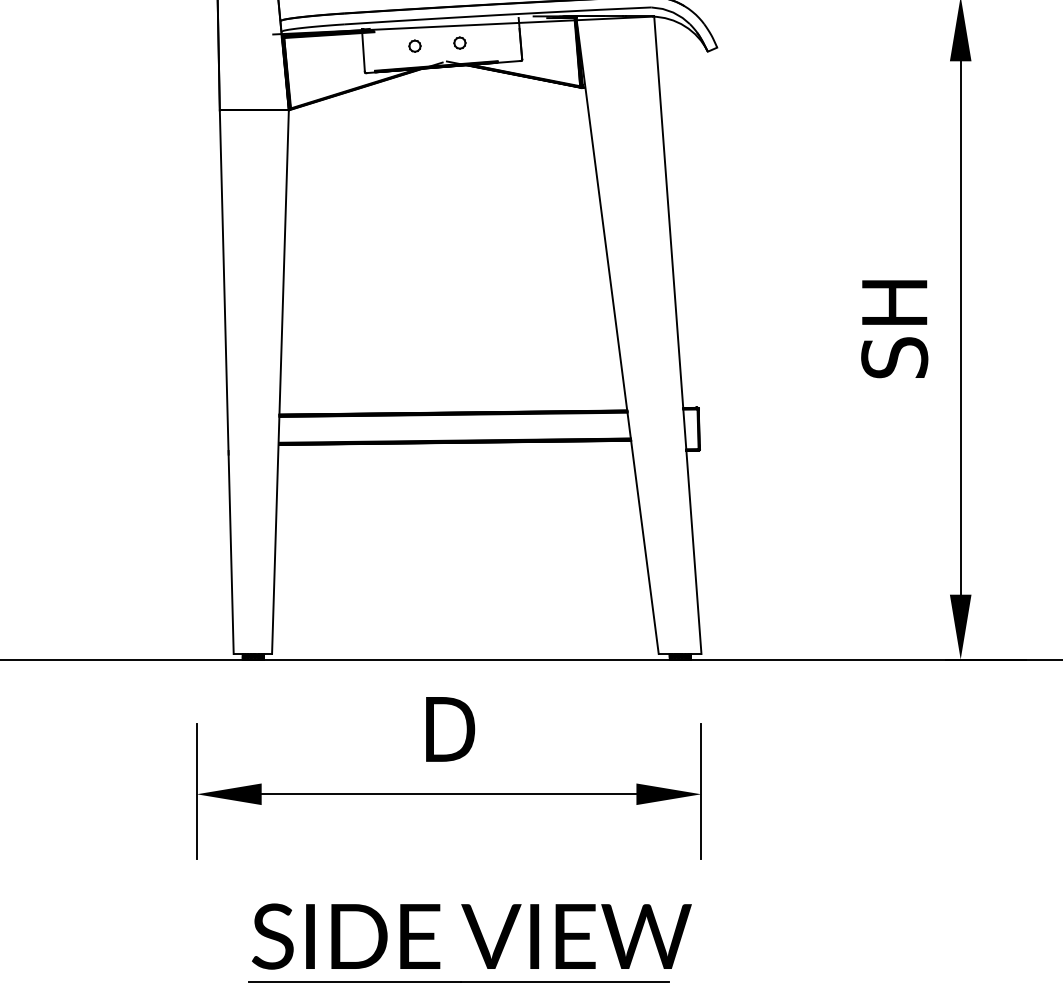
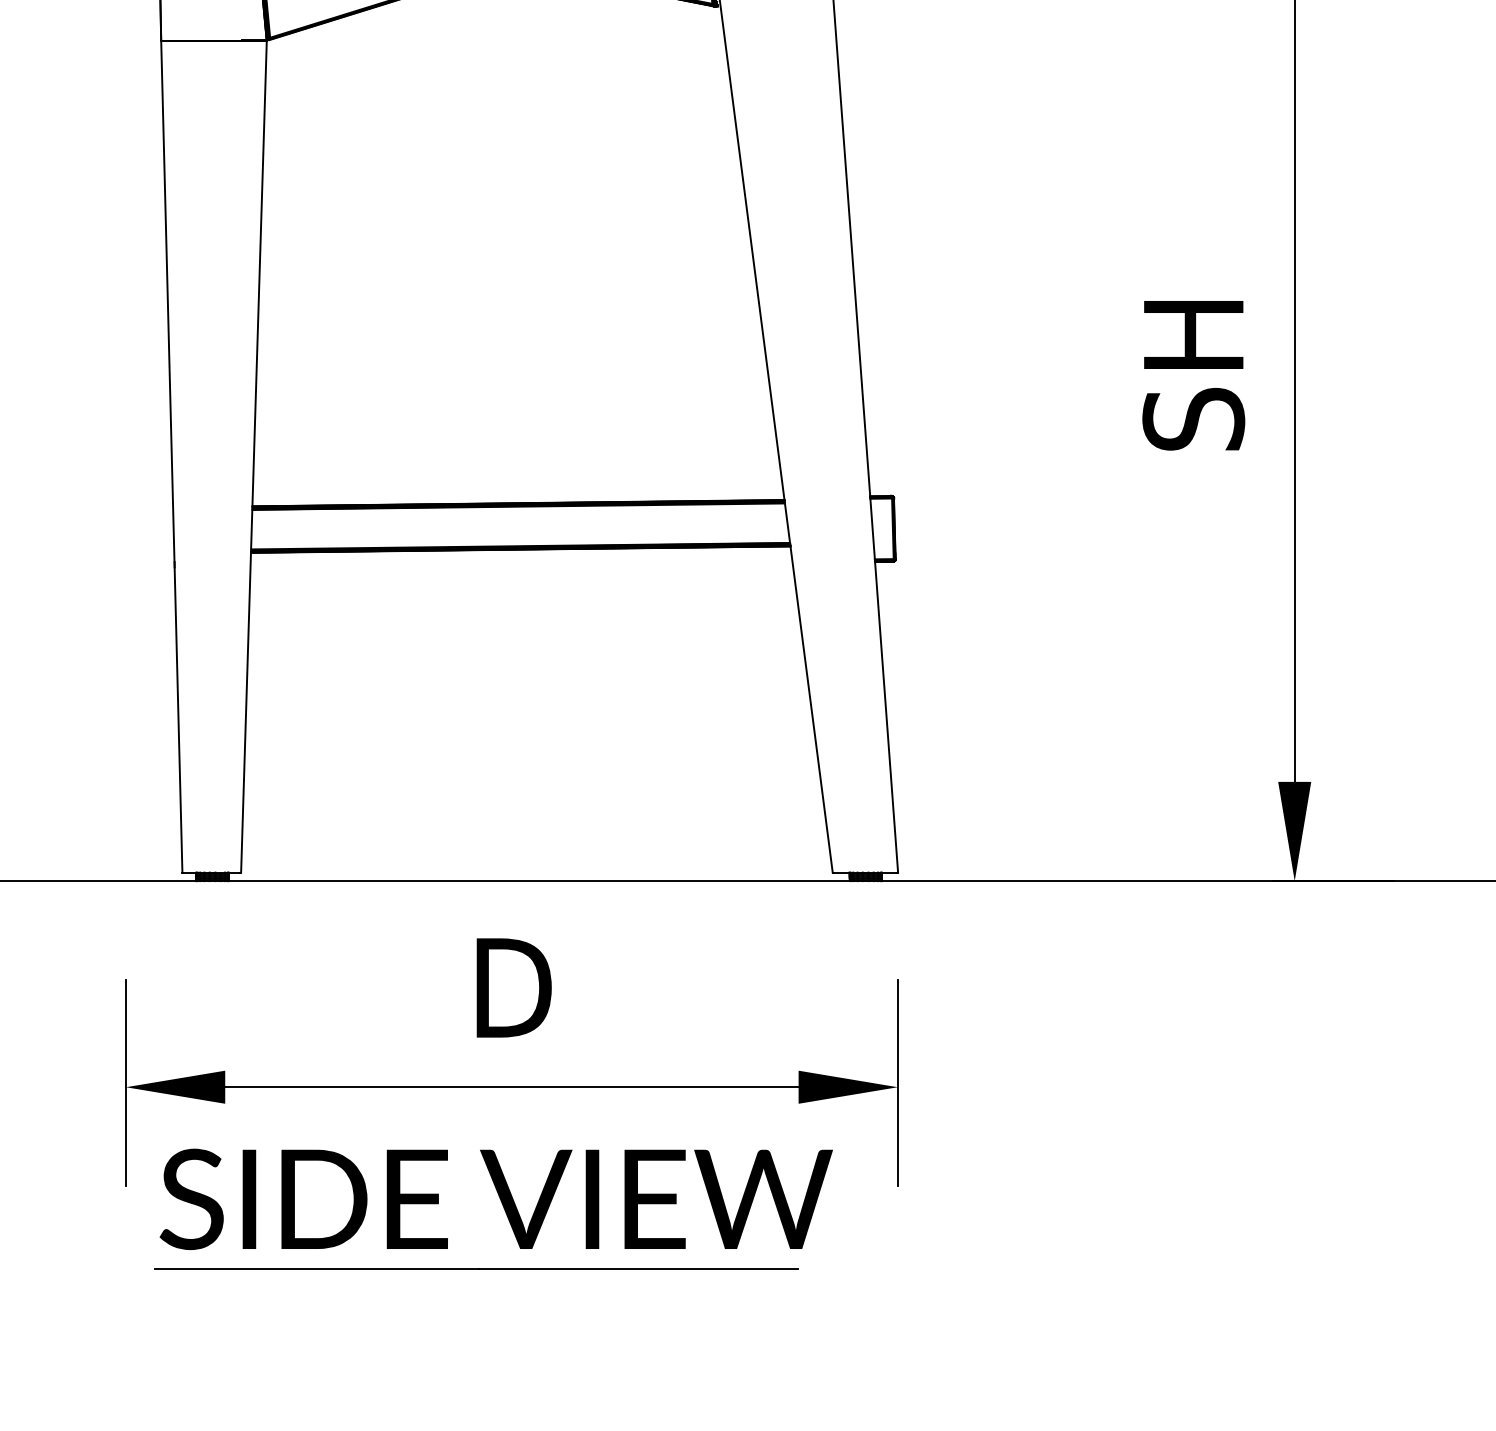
part: (475, 940) -> (501, 1205), moved

